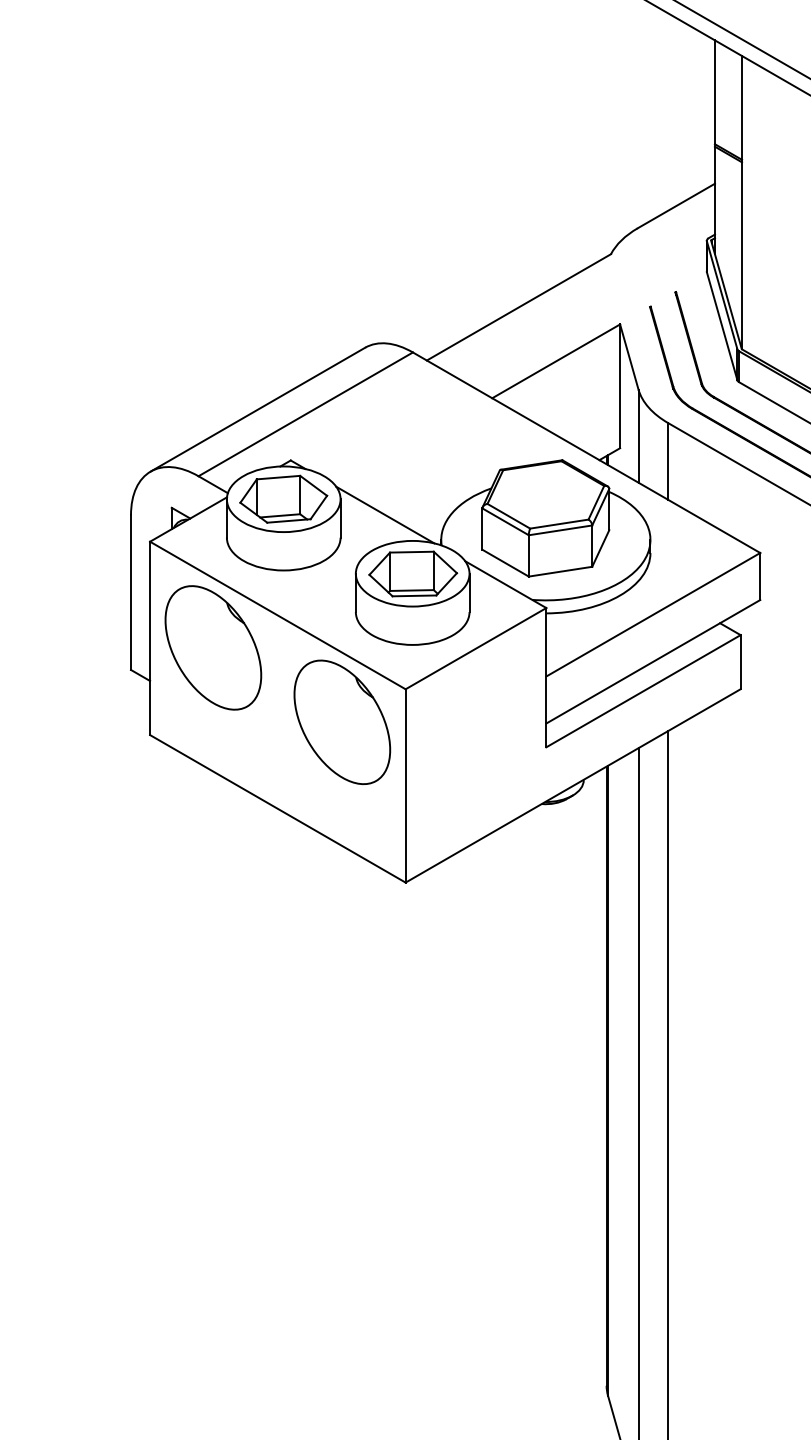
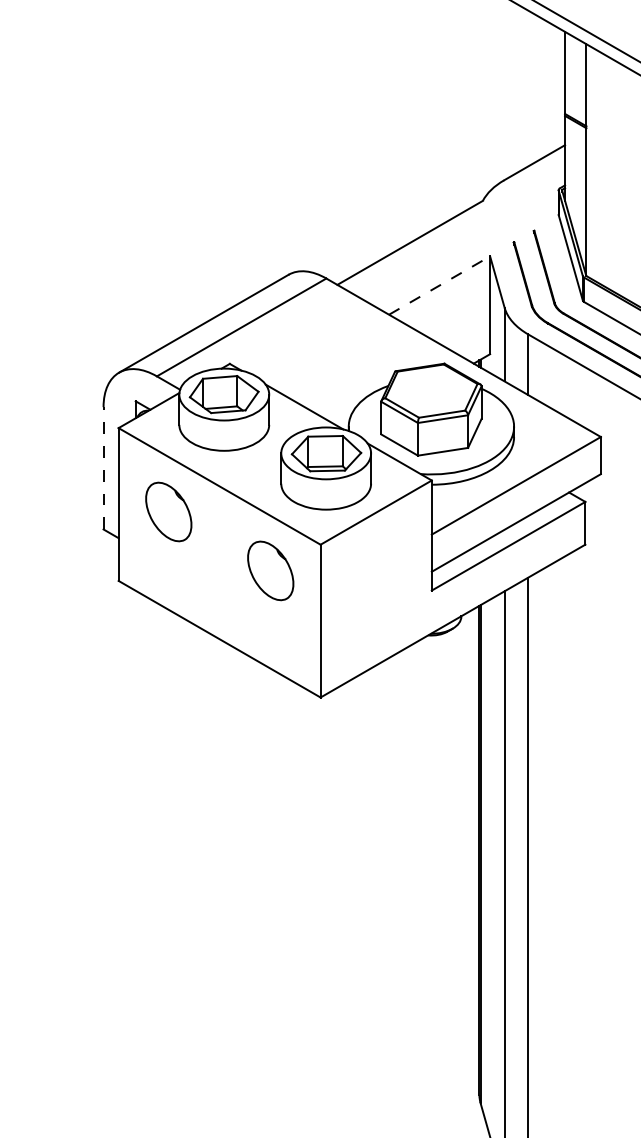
line: (557, 361) -> (440, 285), solid -> dashed
line: (130, 591) -> (103, 467), solid -> dashed
part: (213, 647) -> (168, 511), size x0.6
part: (342, 721) -> (270, 570), size x0.6

